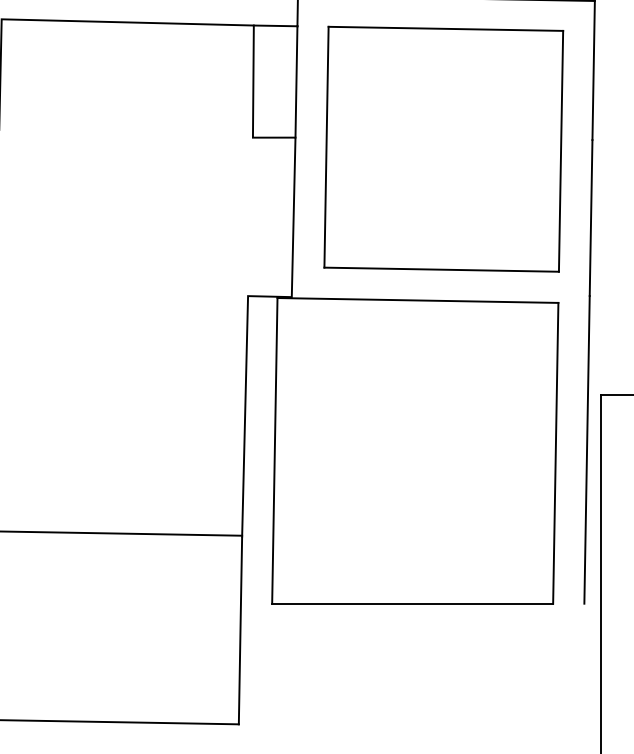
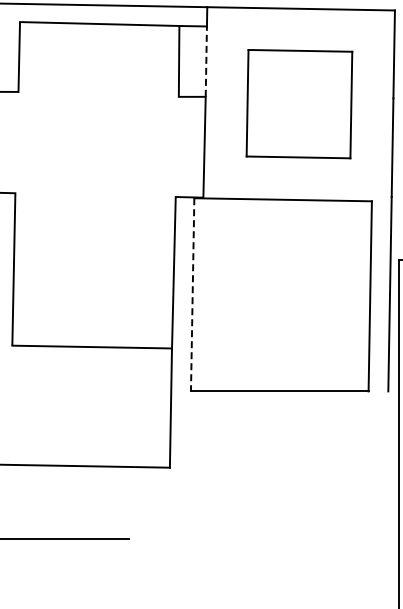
line: (296, 81) -> (206, 61), solid -> dashed
part: (443, 148) -> (299, 103), size x0.7
line: (274, 450) -> (192, 294), solid -> dashed

